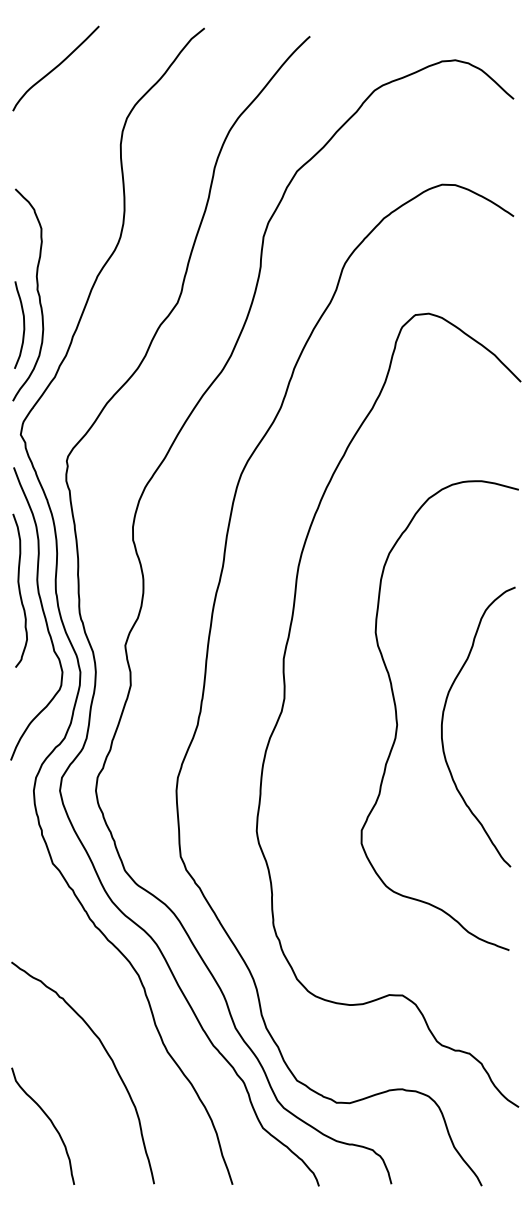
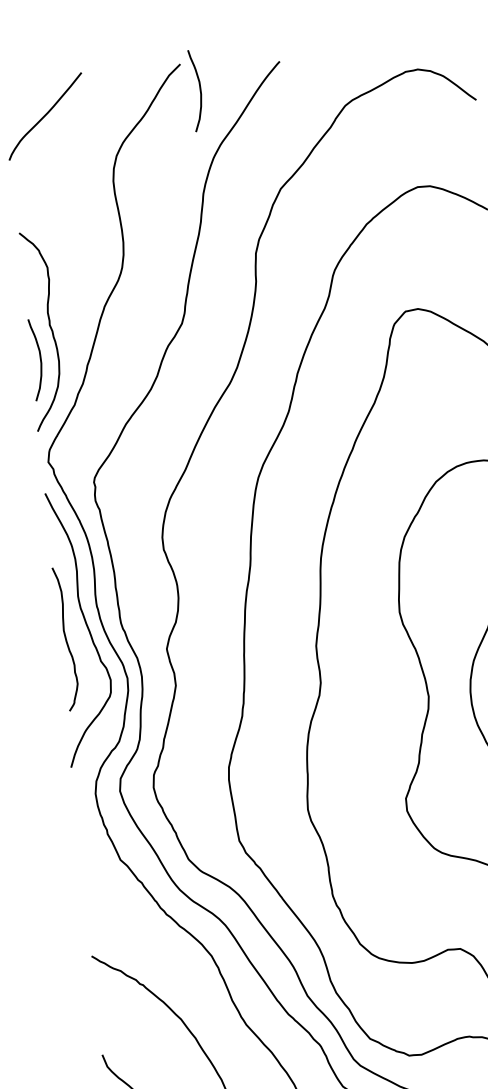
curve: (222, 57) -> (199, 89), added
curve: (19, 590) -> (65, 638), moved

